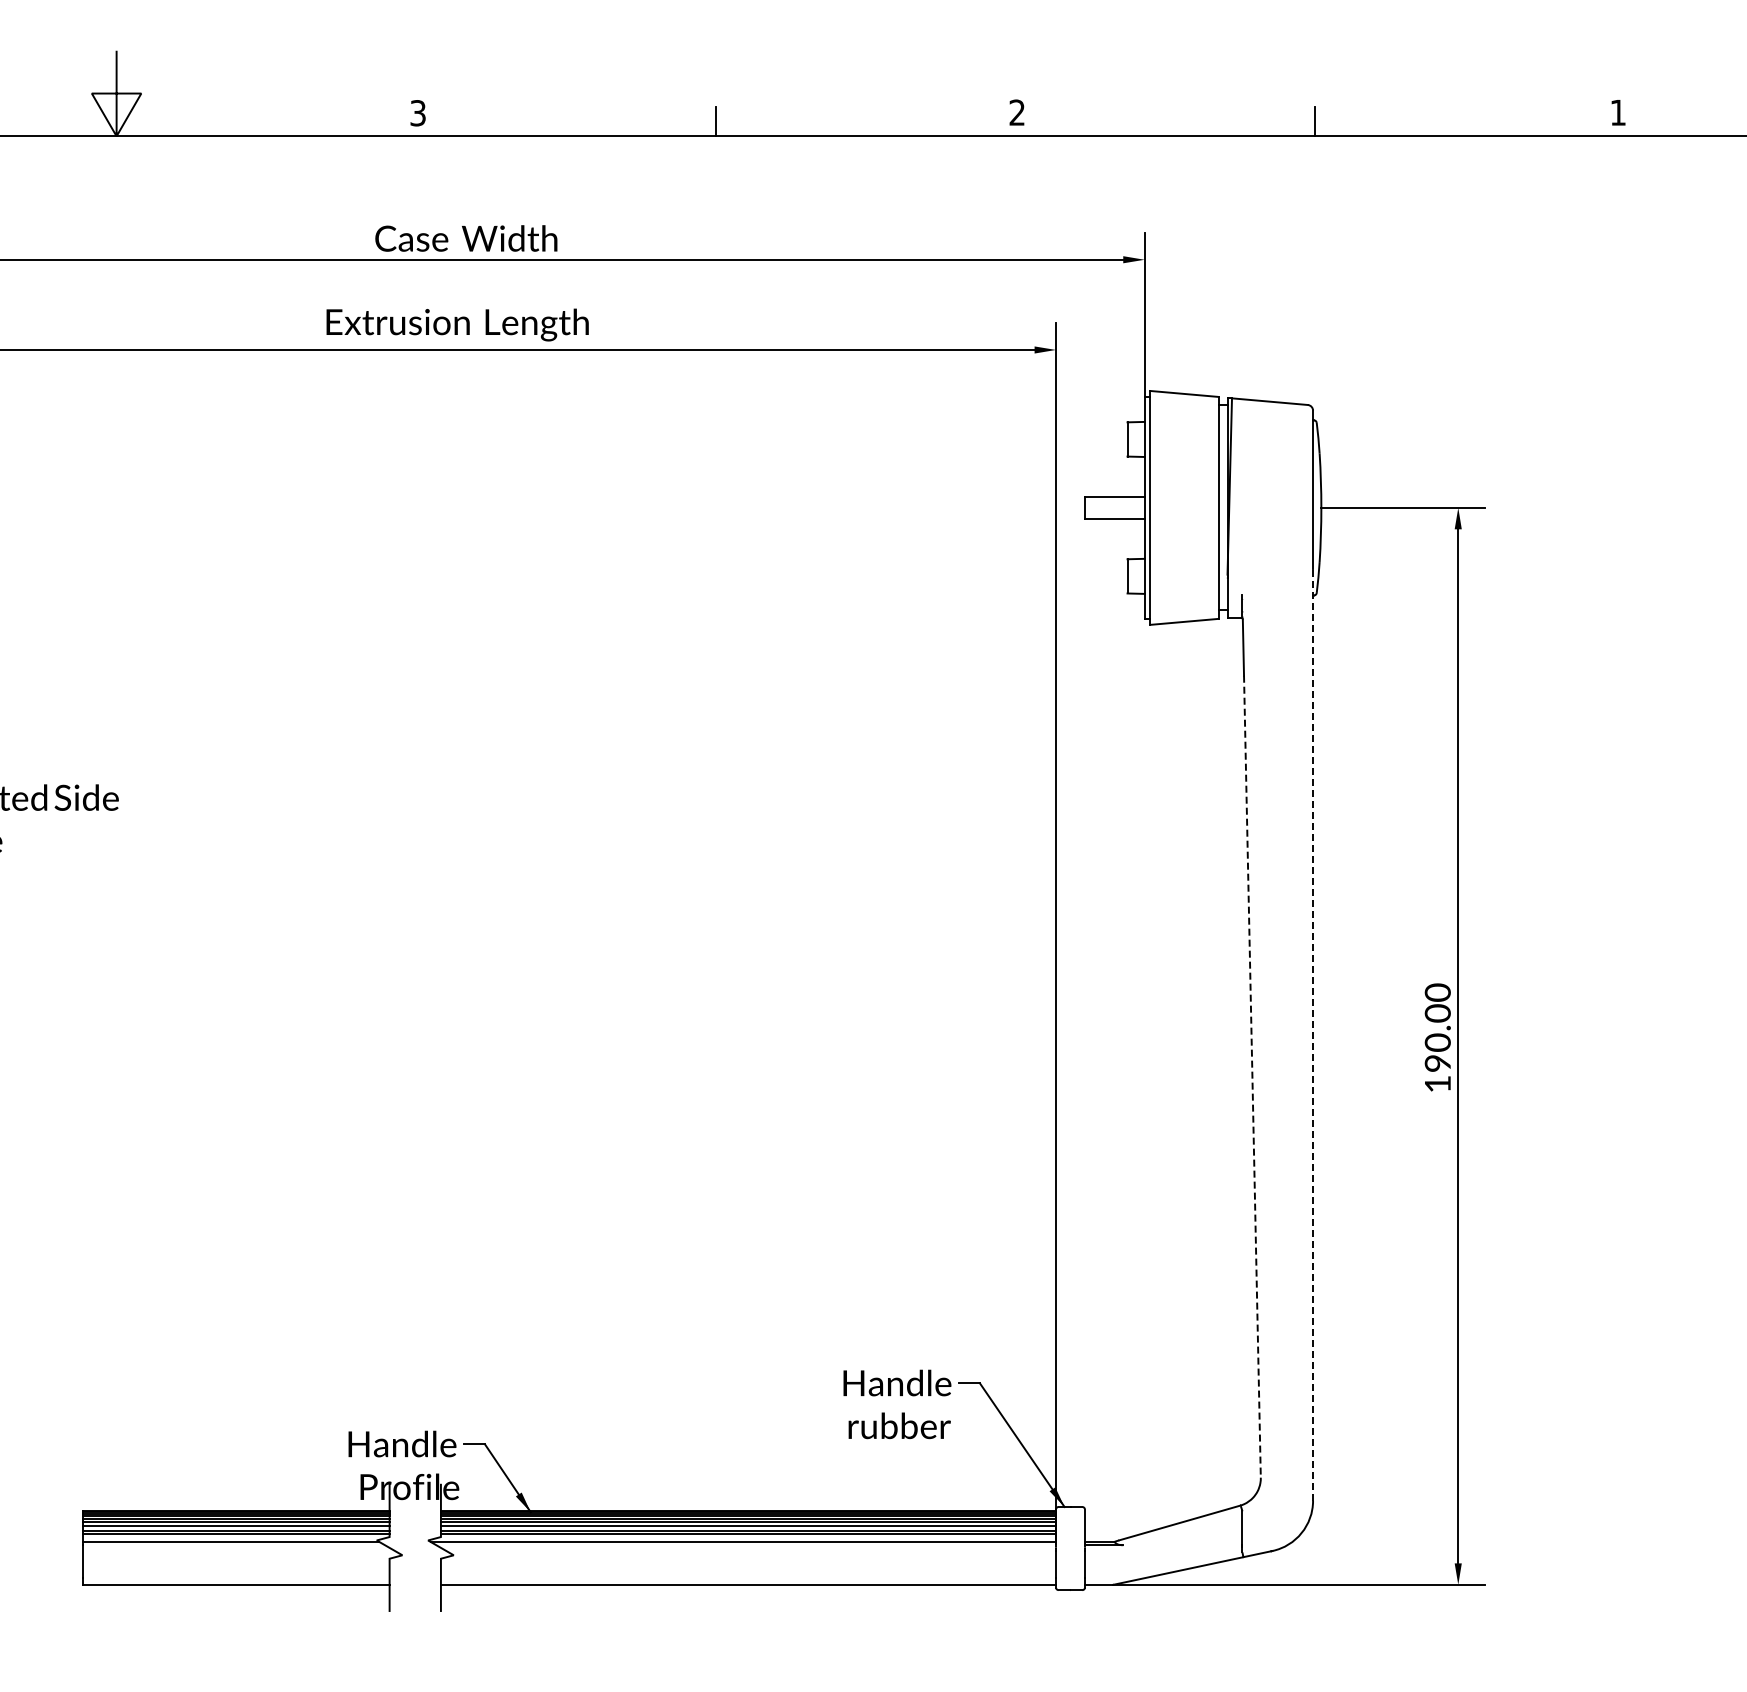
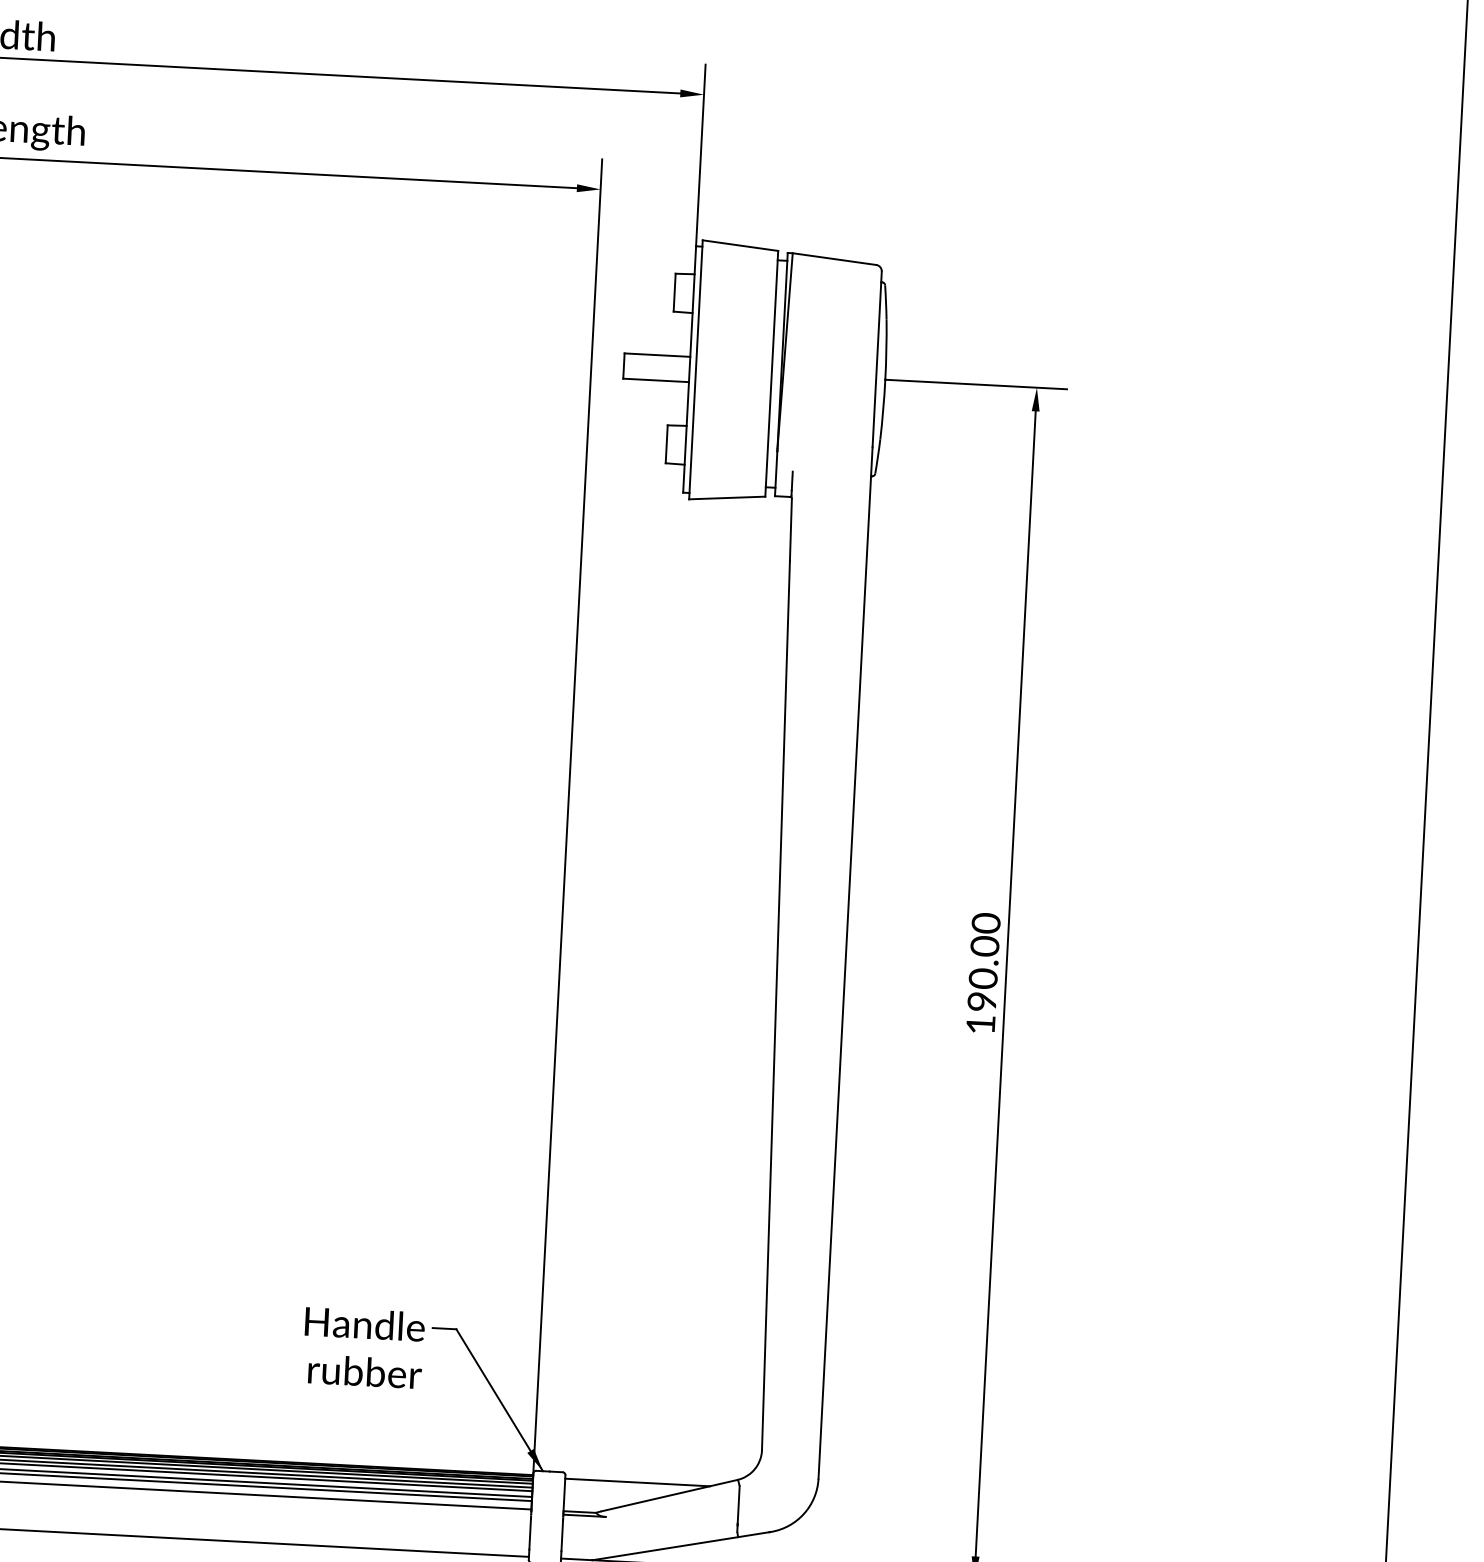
line: (1313, 1035) -> (845, 963), dashed -> solid
line: (1252, 1077) -> (776, 1006), dashed -> solid
line: (1149, 1512) -> (636, 1482), added

